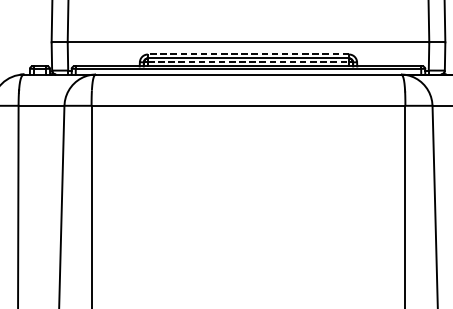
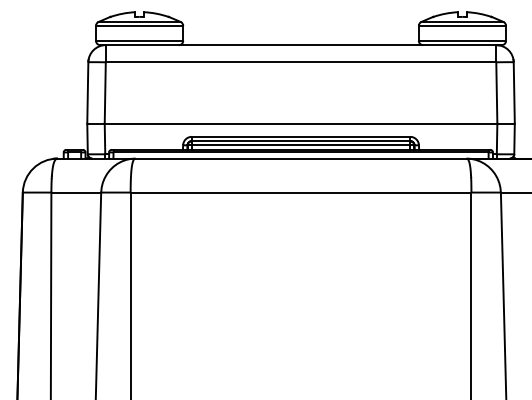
line: (247, 54) -> (300, 136), dashed -> solid
line: (248, 62) -> (301, 145), dashed -> solid

